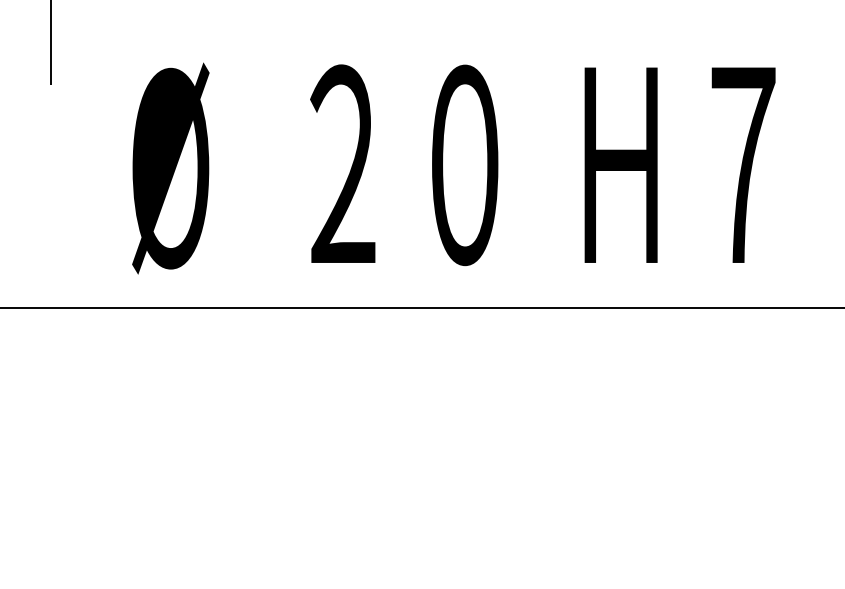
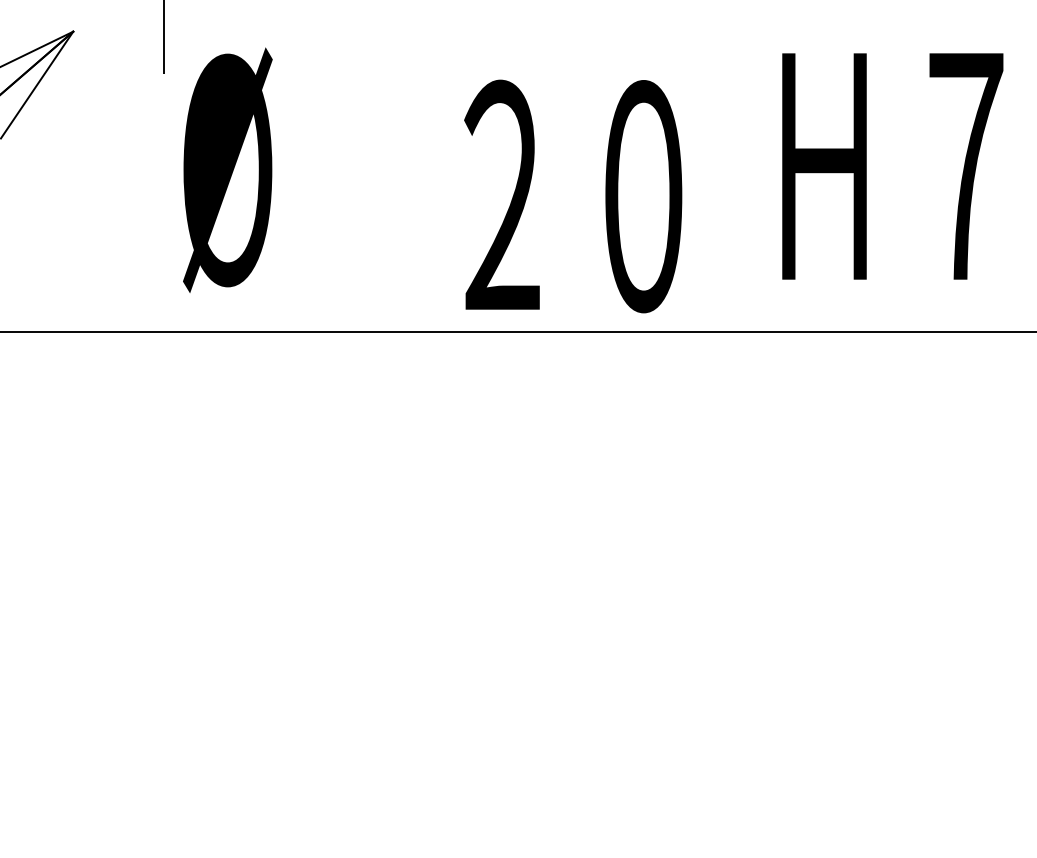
text: (404, 165) -> (573, 196), moved
text: (170, 167) -> (227, 169), moved

